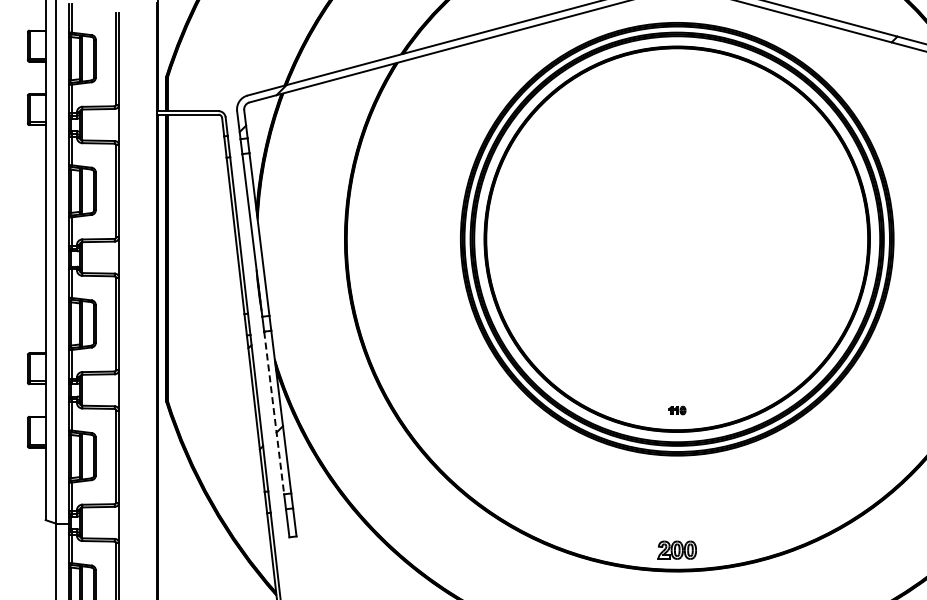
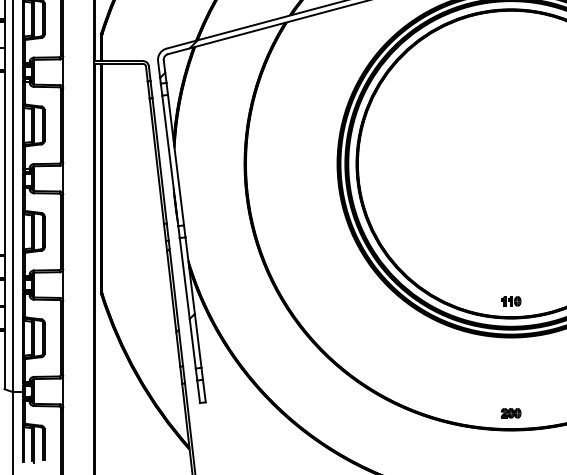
part: (677, 410) -> (511, 301), size x1.43
line: (274, 413) -> (188, 303), dashed -> solid
part: (676, 549) -> (510, 412), size x0.62

